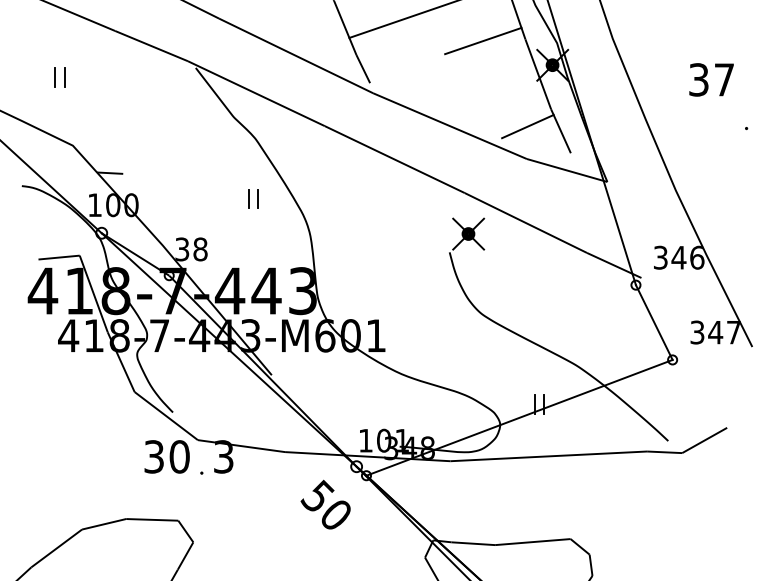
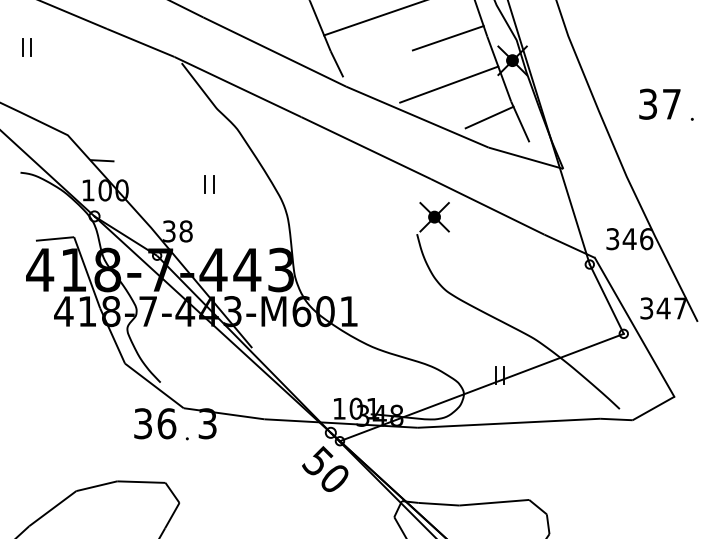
part: (59, 77) -> (26, 47), moved
text: (711, 79) -> (659, 103), moved
line: (484, 90) -> (449, 84), added
part: (253, 198) -> (209, 184), moved
line: (684, 351) -> (634, 326), added
text: (179, 456) -> (166, 423), 30 -> 36
text: (326, 504) -> (325, 468), moved

